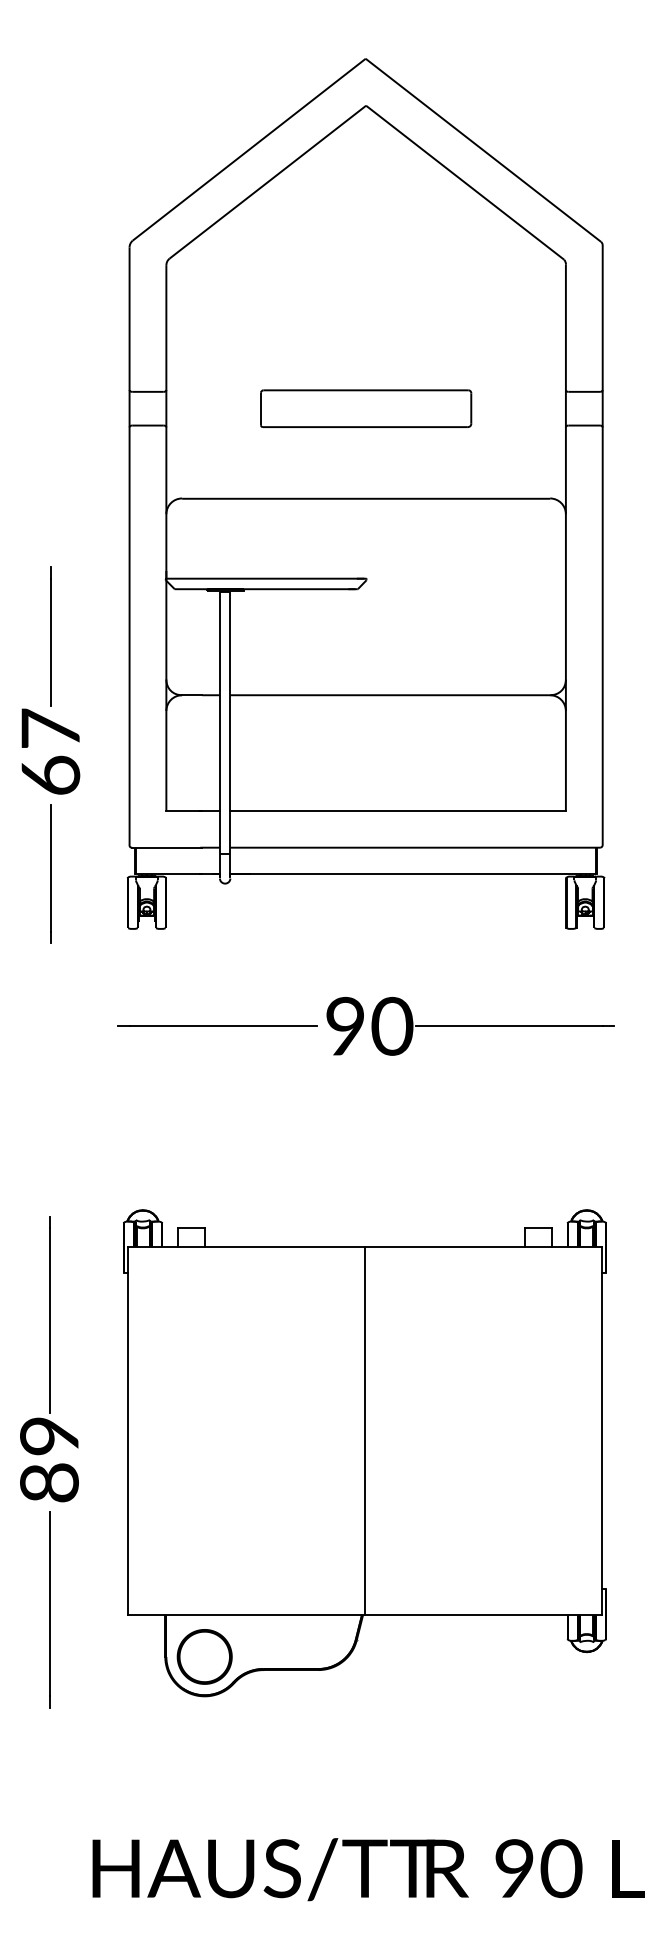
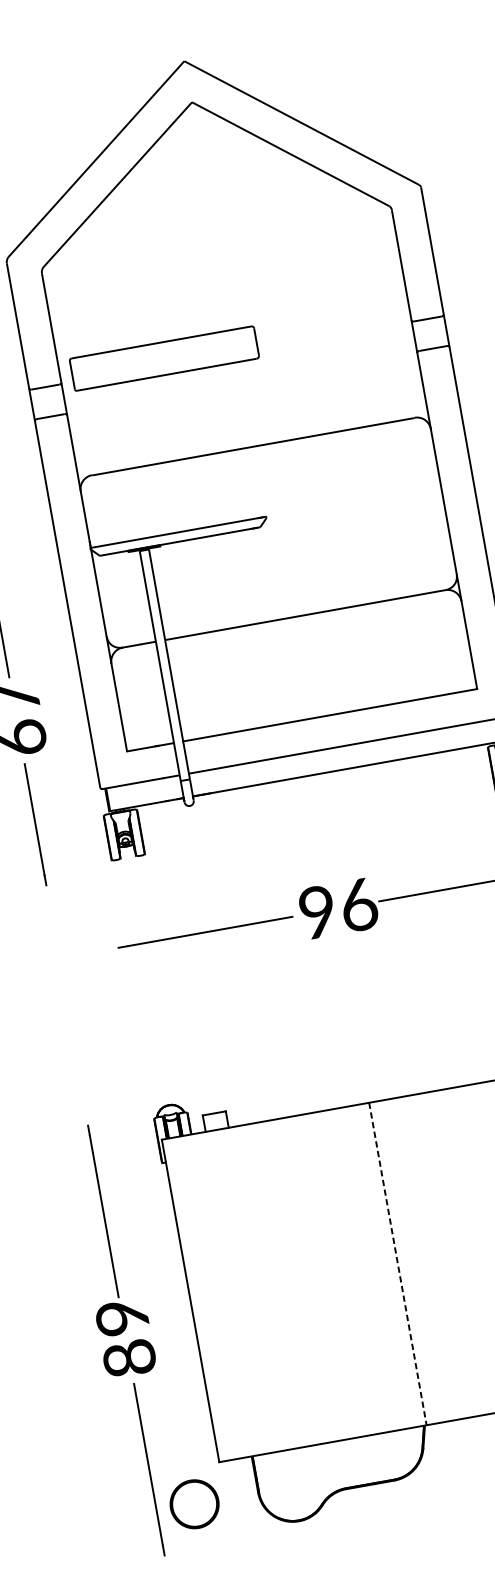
part: (366, 408) -> (164, 358), moved
text: (392, 1025) -> (358, 904), 90 -> 96
line: (364, 1431) -> (397, 1264), solid -> dashed
part: (204, 1656) -> (194, 1503), moved

